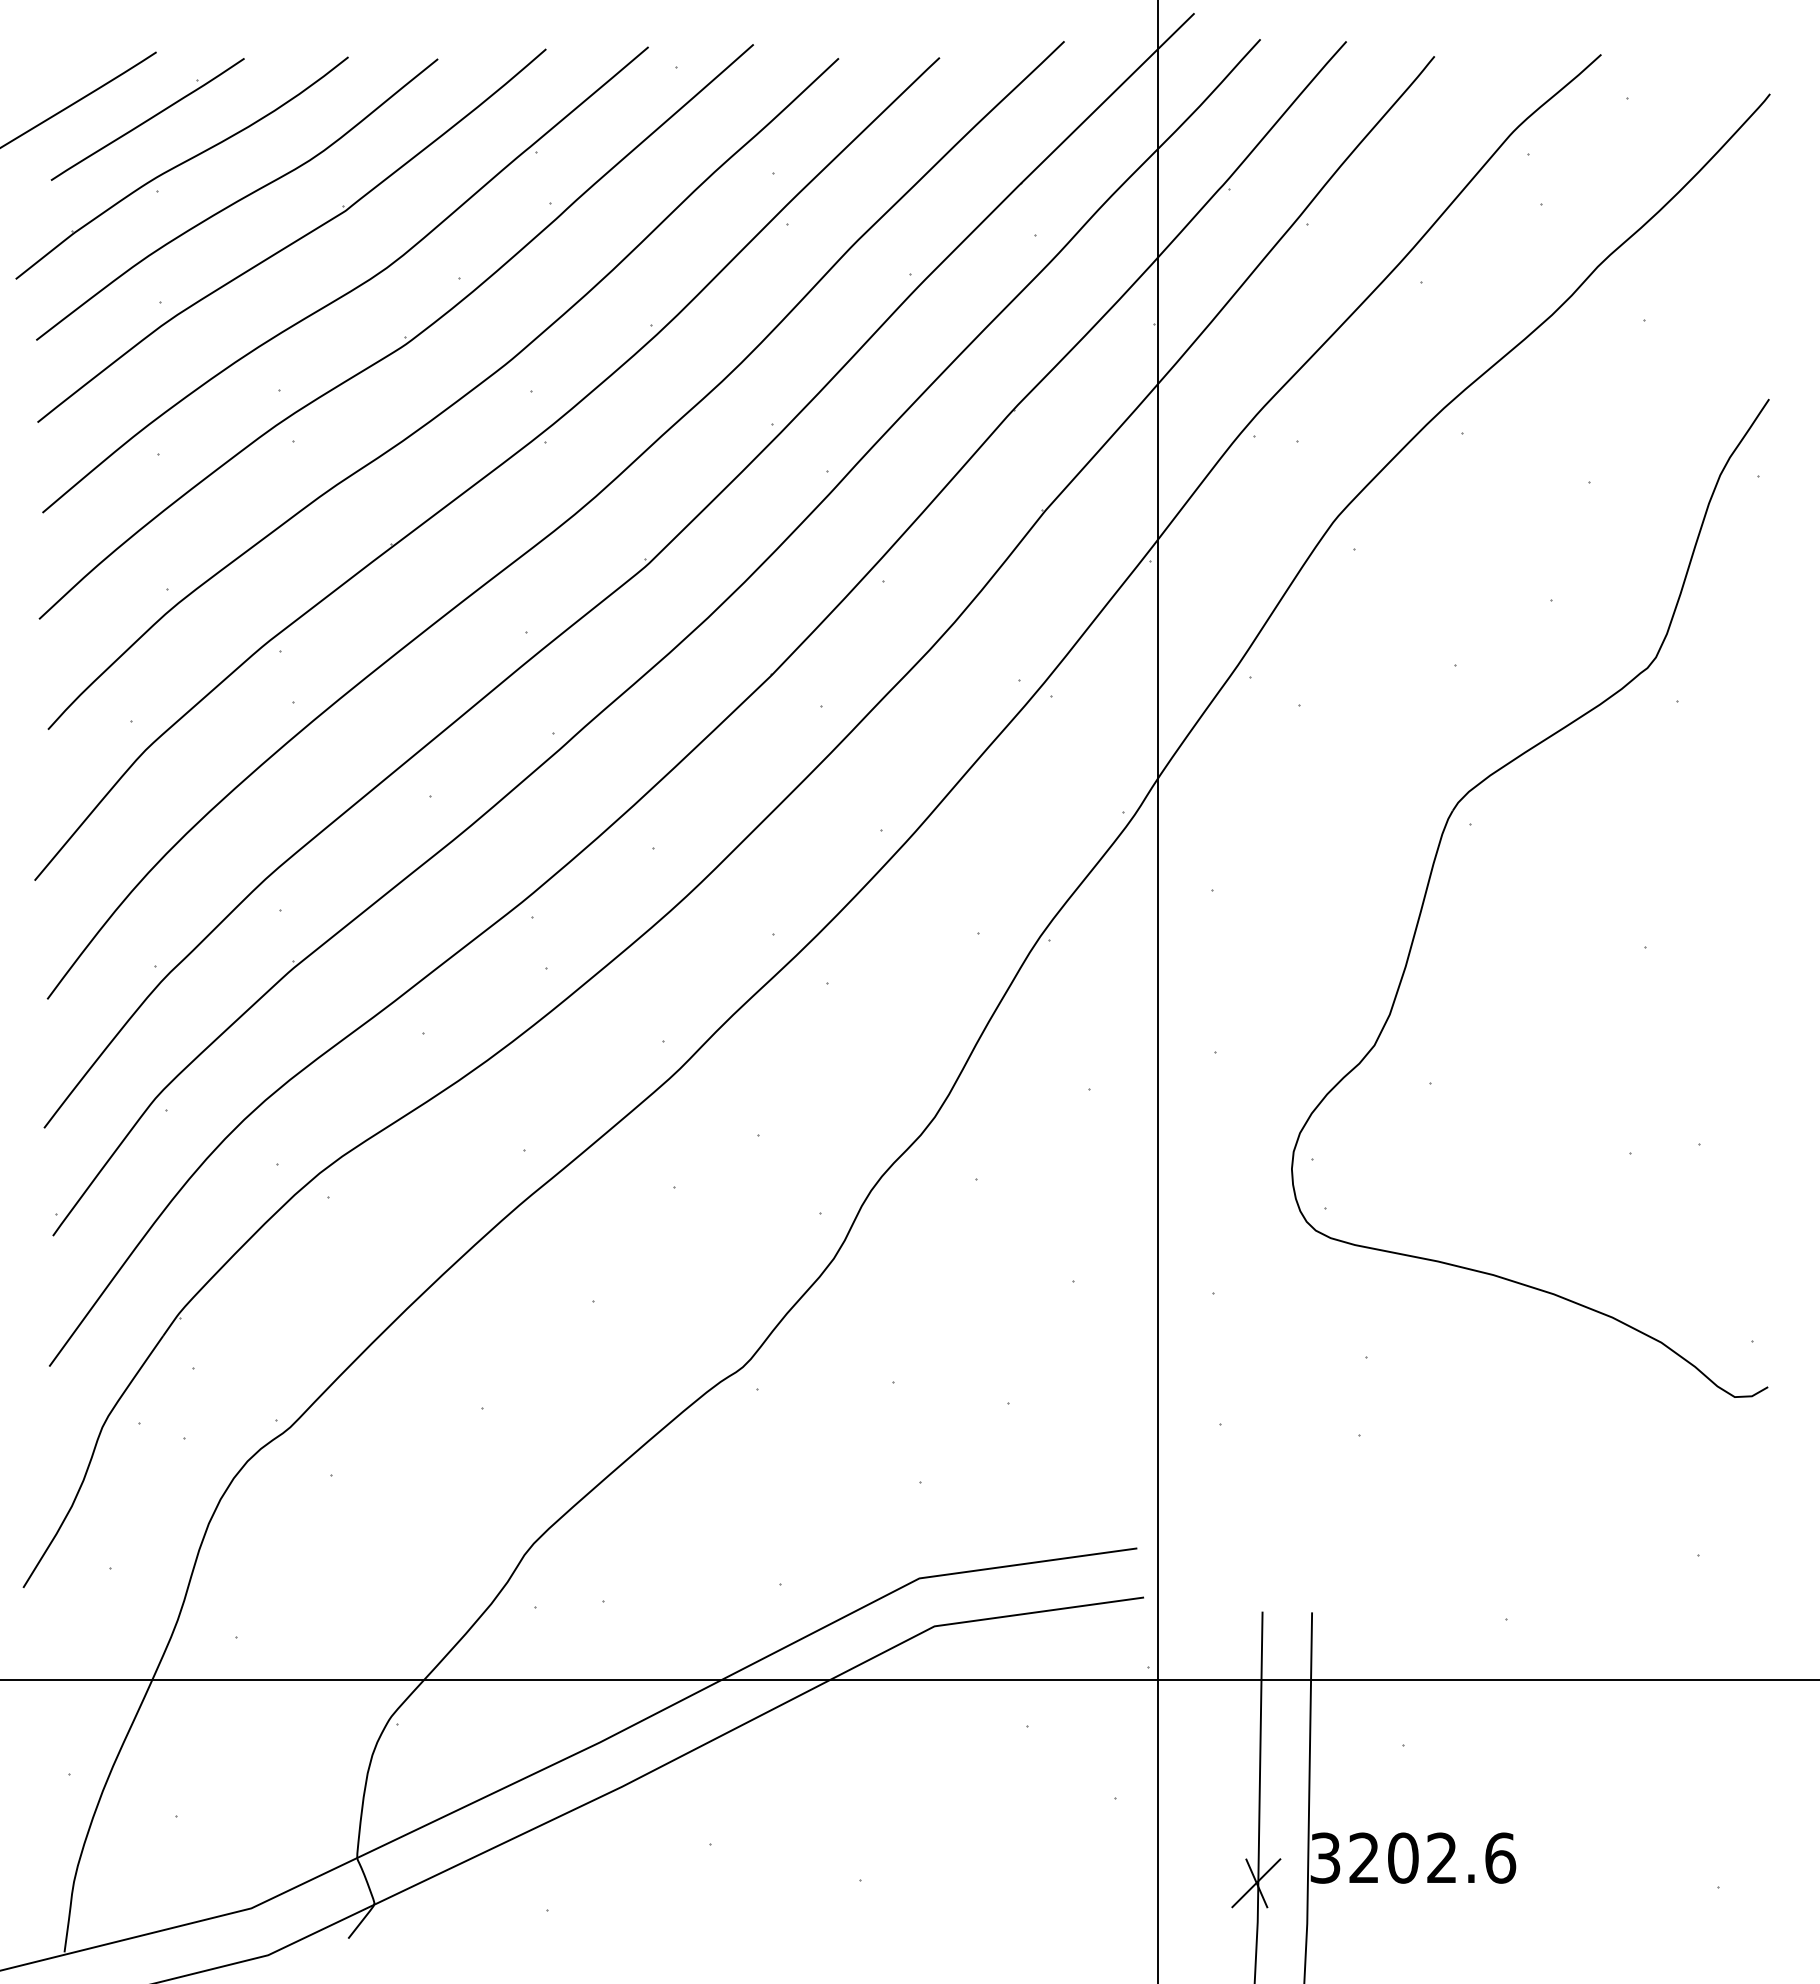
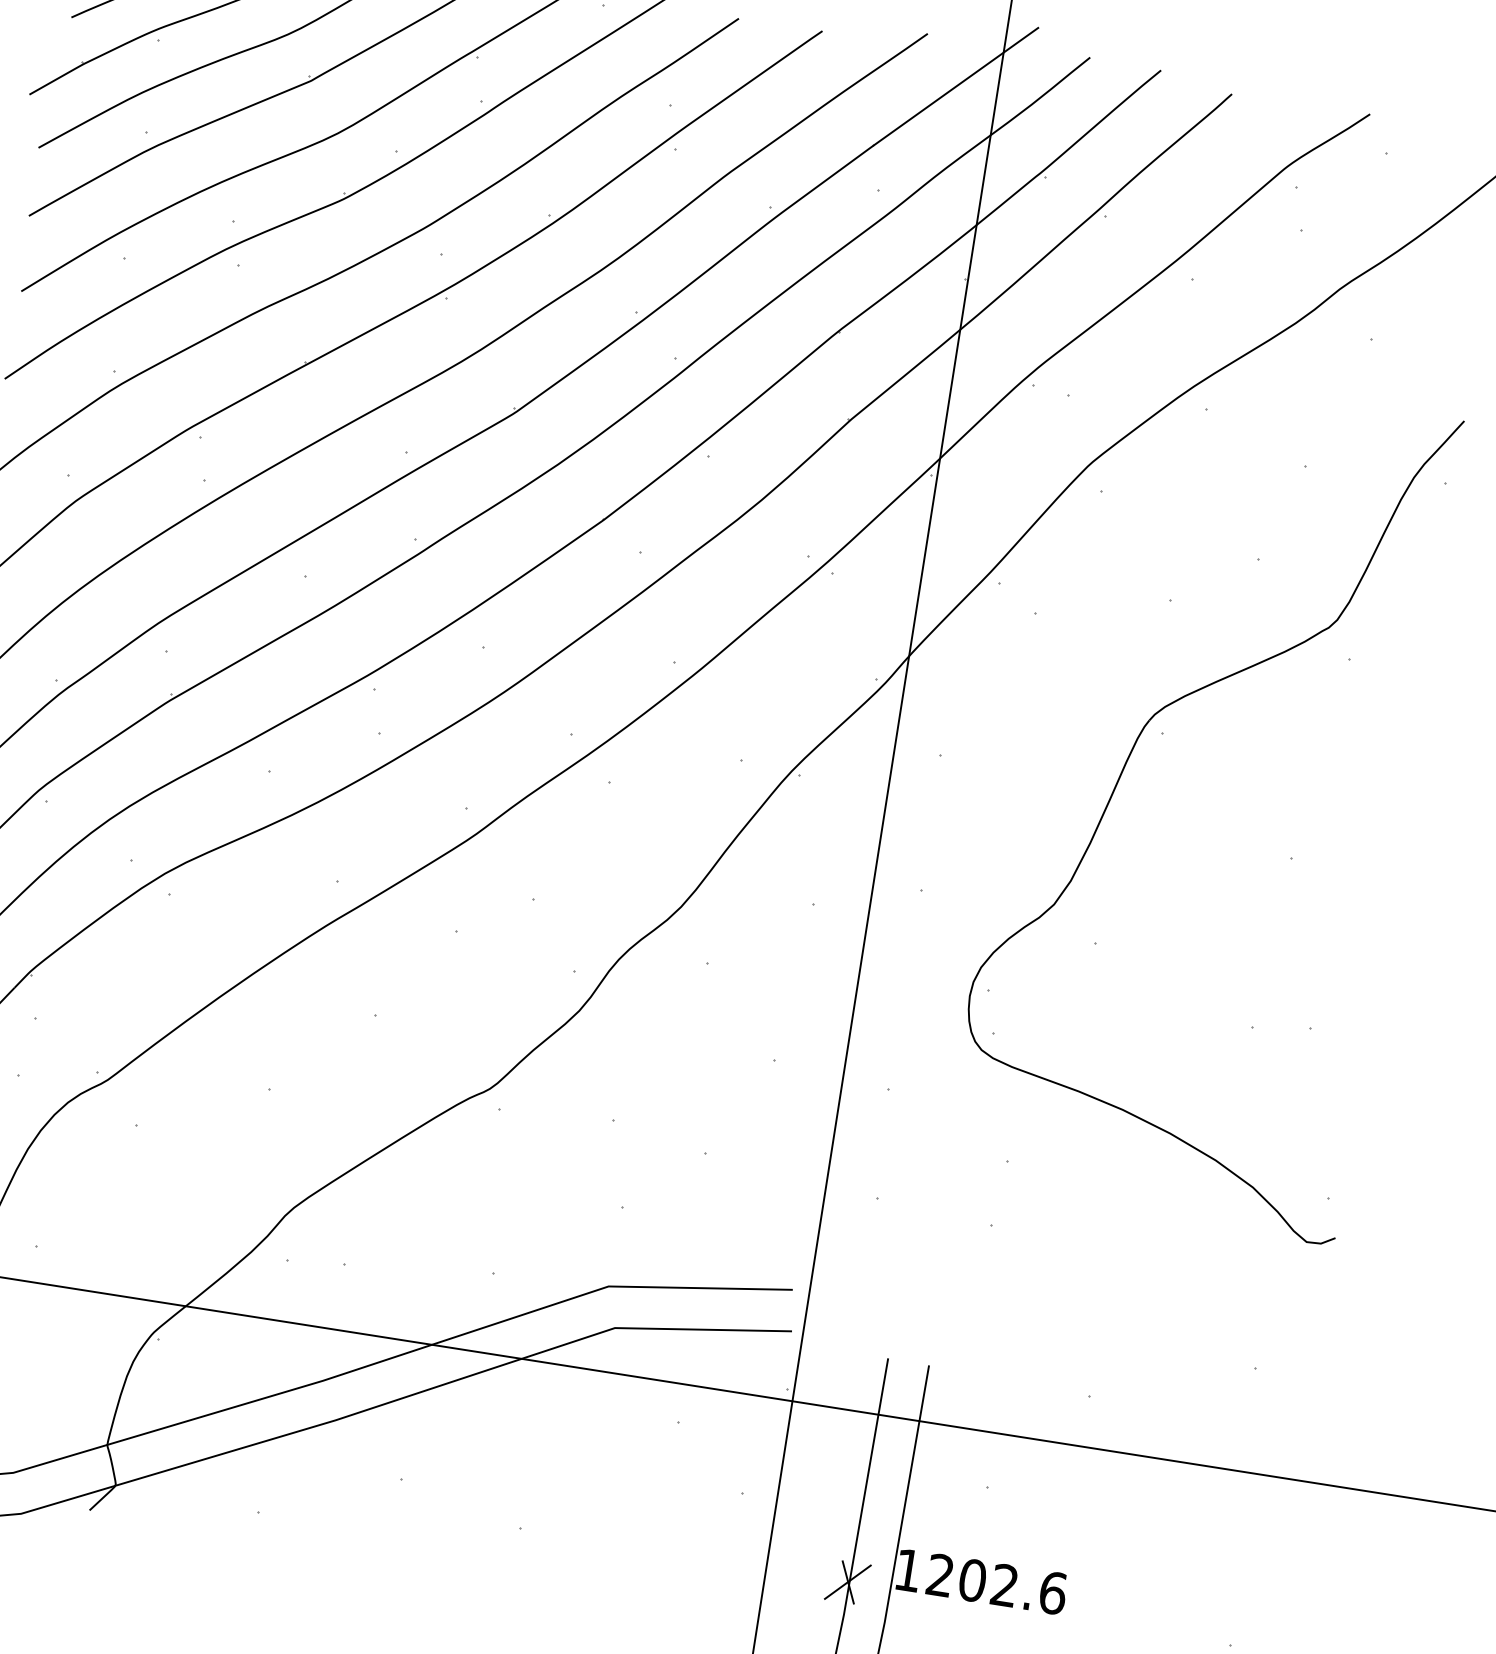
text: (1325, 1857) -> (908, 1569), 3202.6 -> 1202.6

